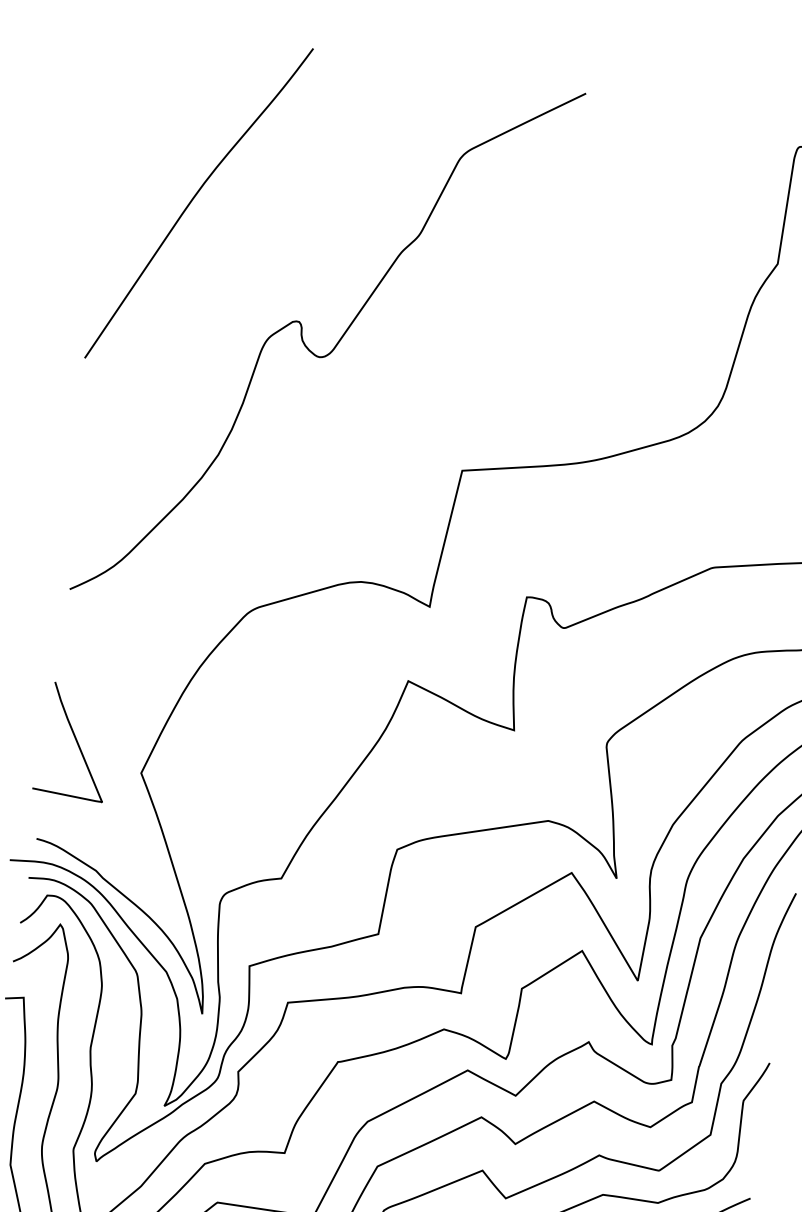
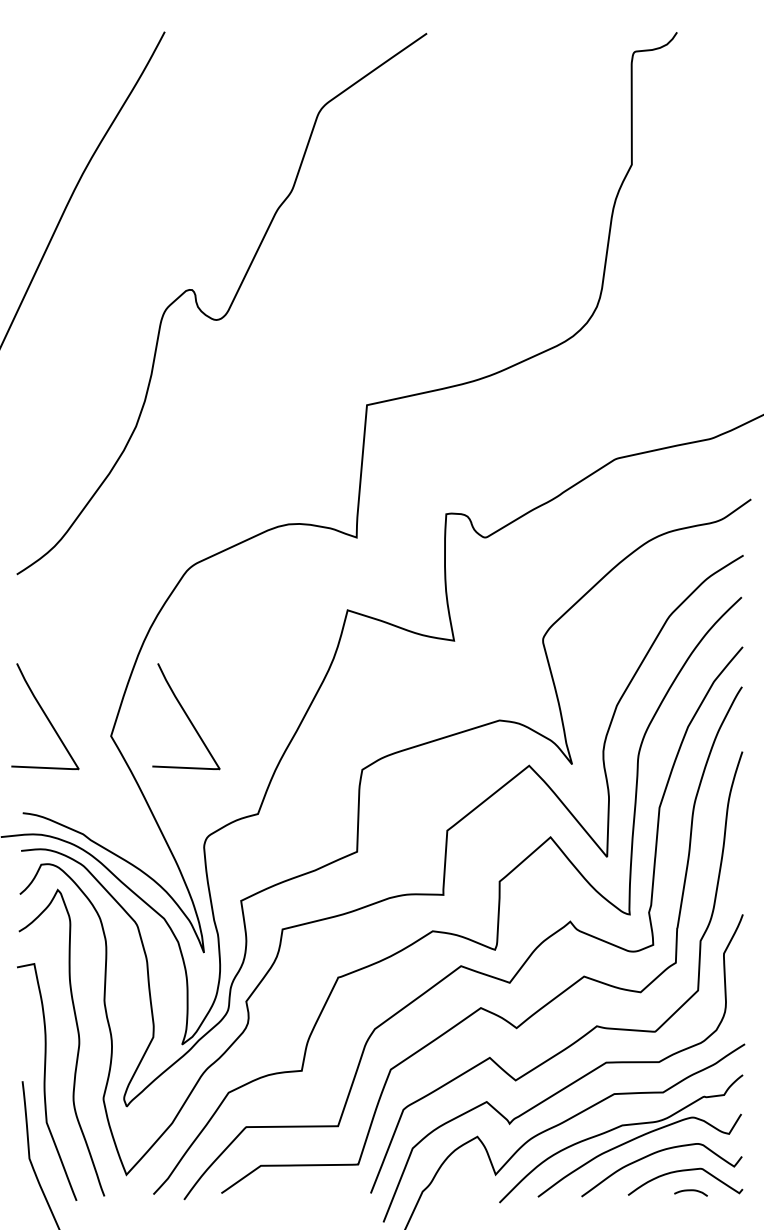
curve: (222, 765) -> (186, 716), added

